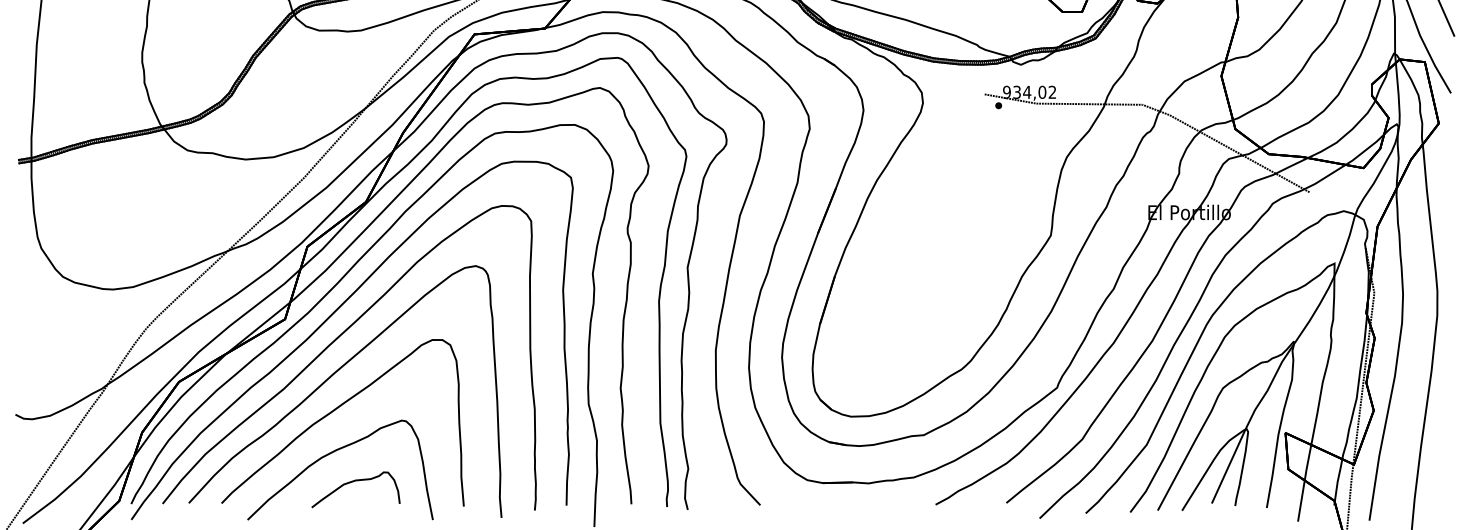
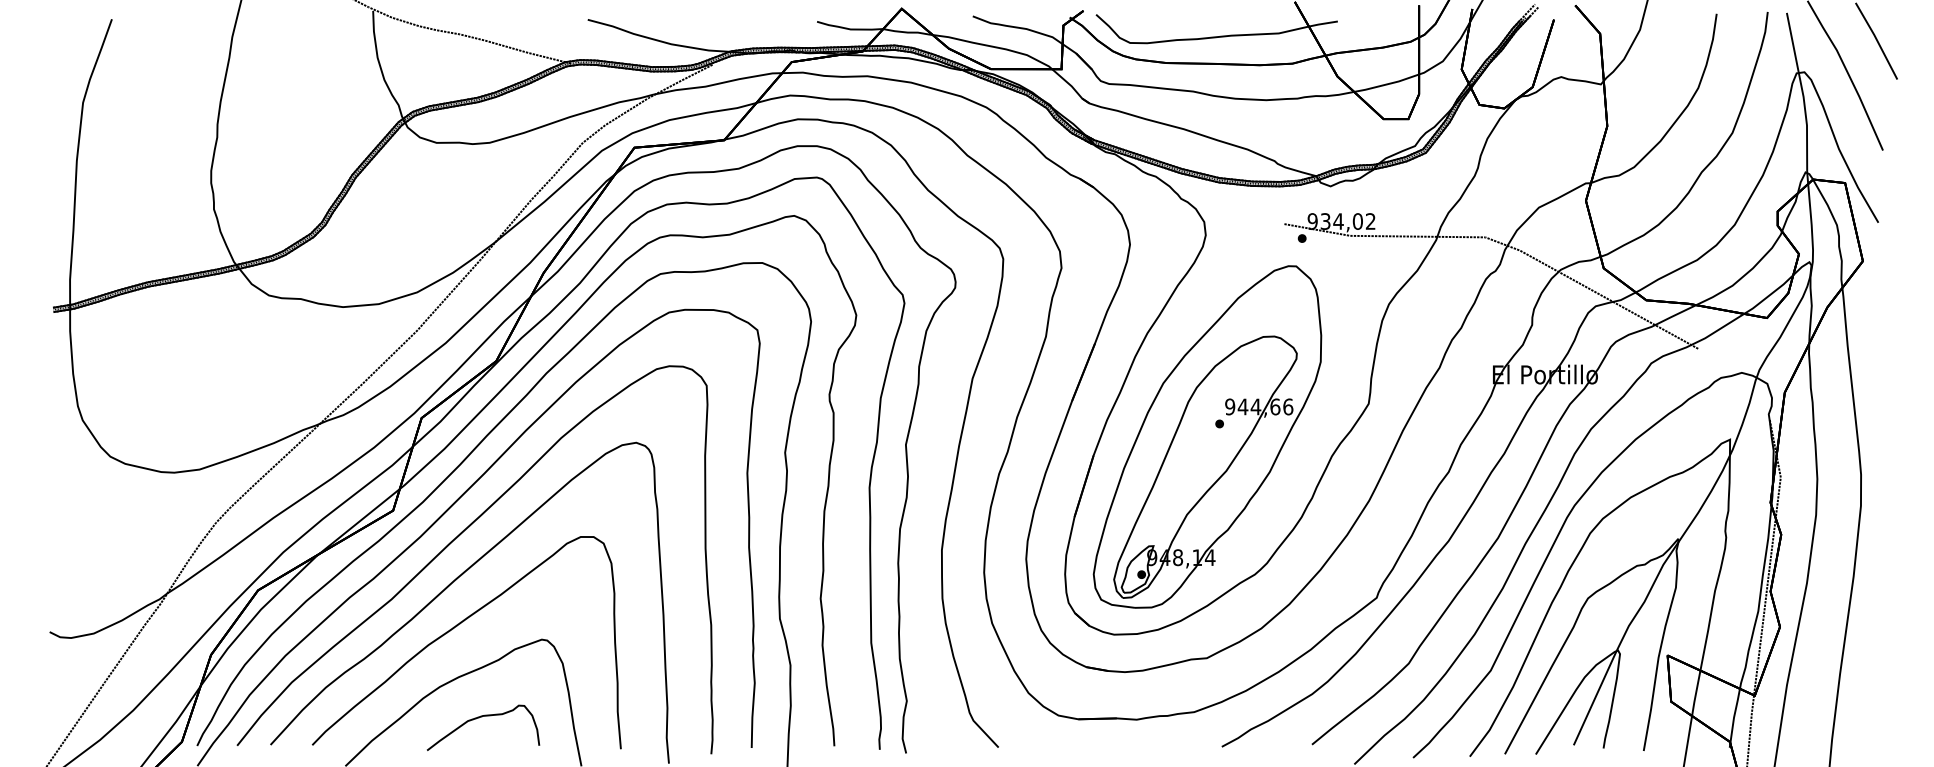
part: (924, 261) -> (1207, 436), added

